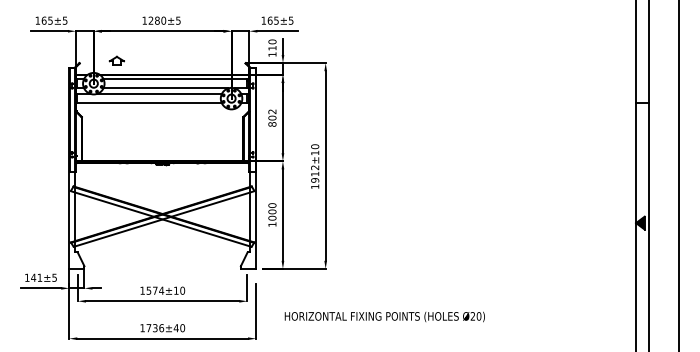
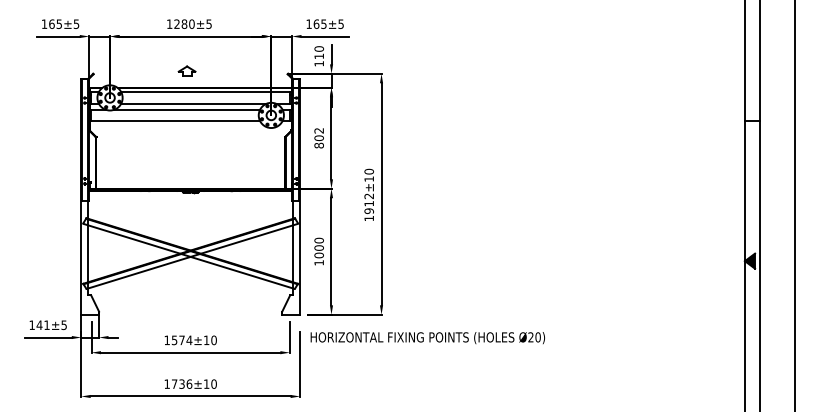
part: (116, 60) -> (186, 70), moved
text: (384, 317) -> (427, 338), moved
text: (176, 327) -> (206, 383), 1736±40 -> 1736±10

